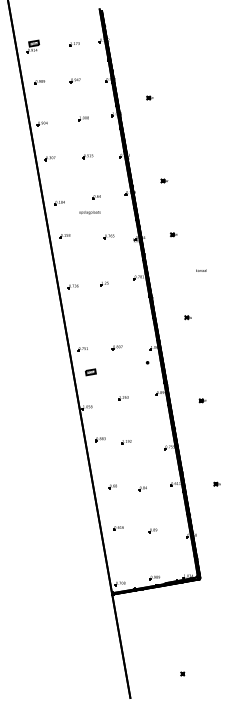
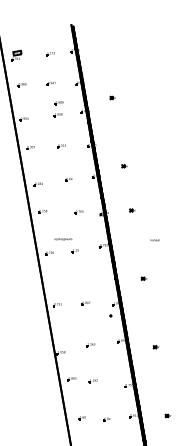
part: (84, 104) -> (58, 103), added
text: (89, 212) -> (63, 239), moved
part: (90, 372) -> (63, 323), removed

